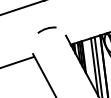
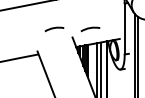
arc: (82, 24) -> (90, 28), added

